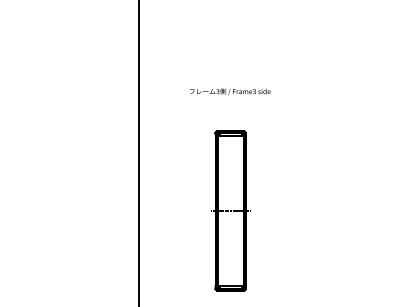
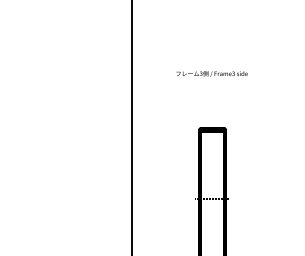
text: (229, 91) -> (211, 73), moved

